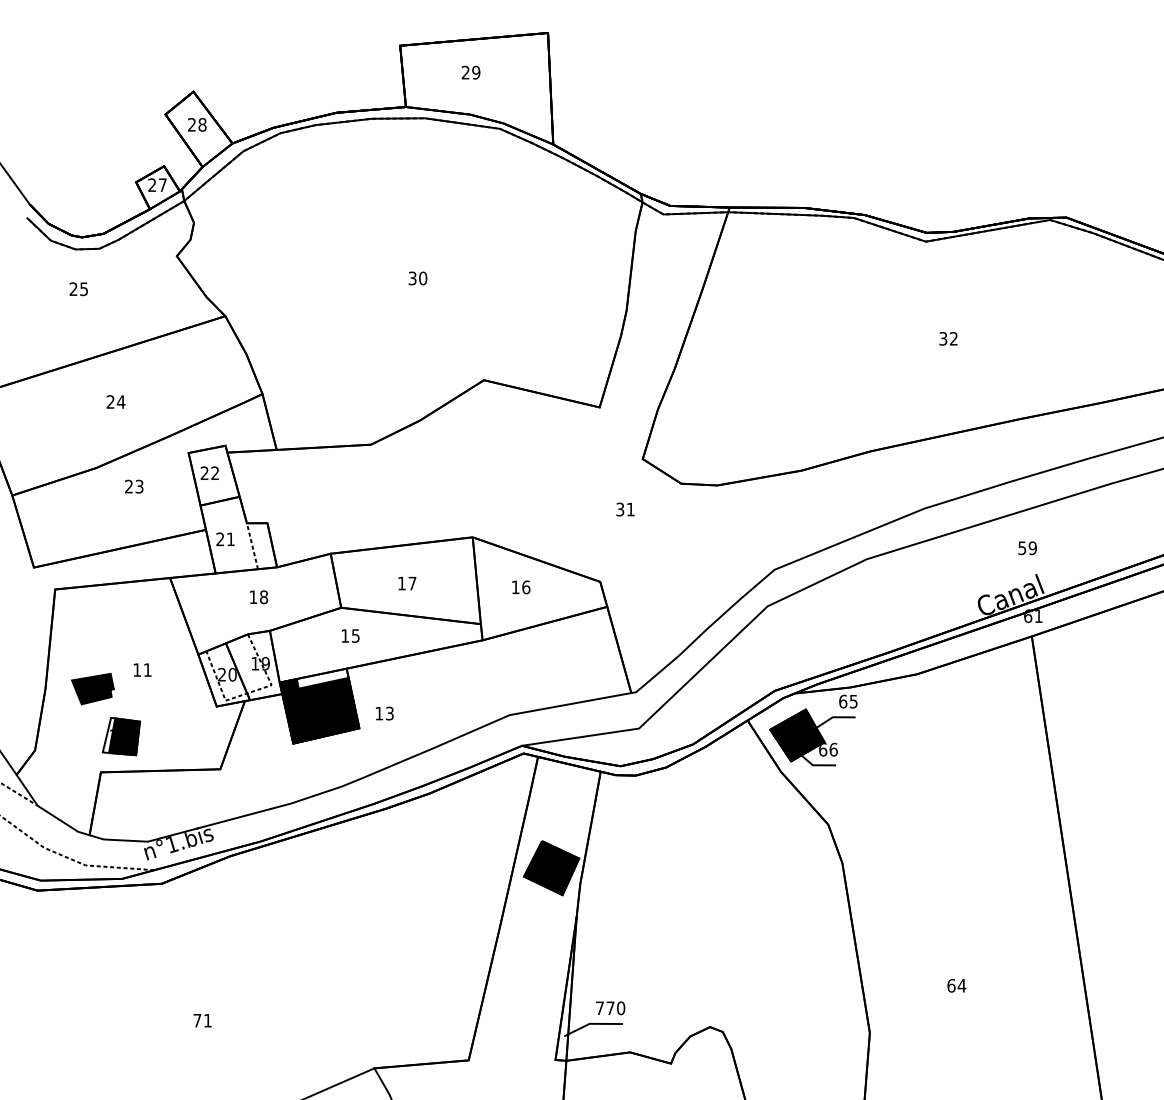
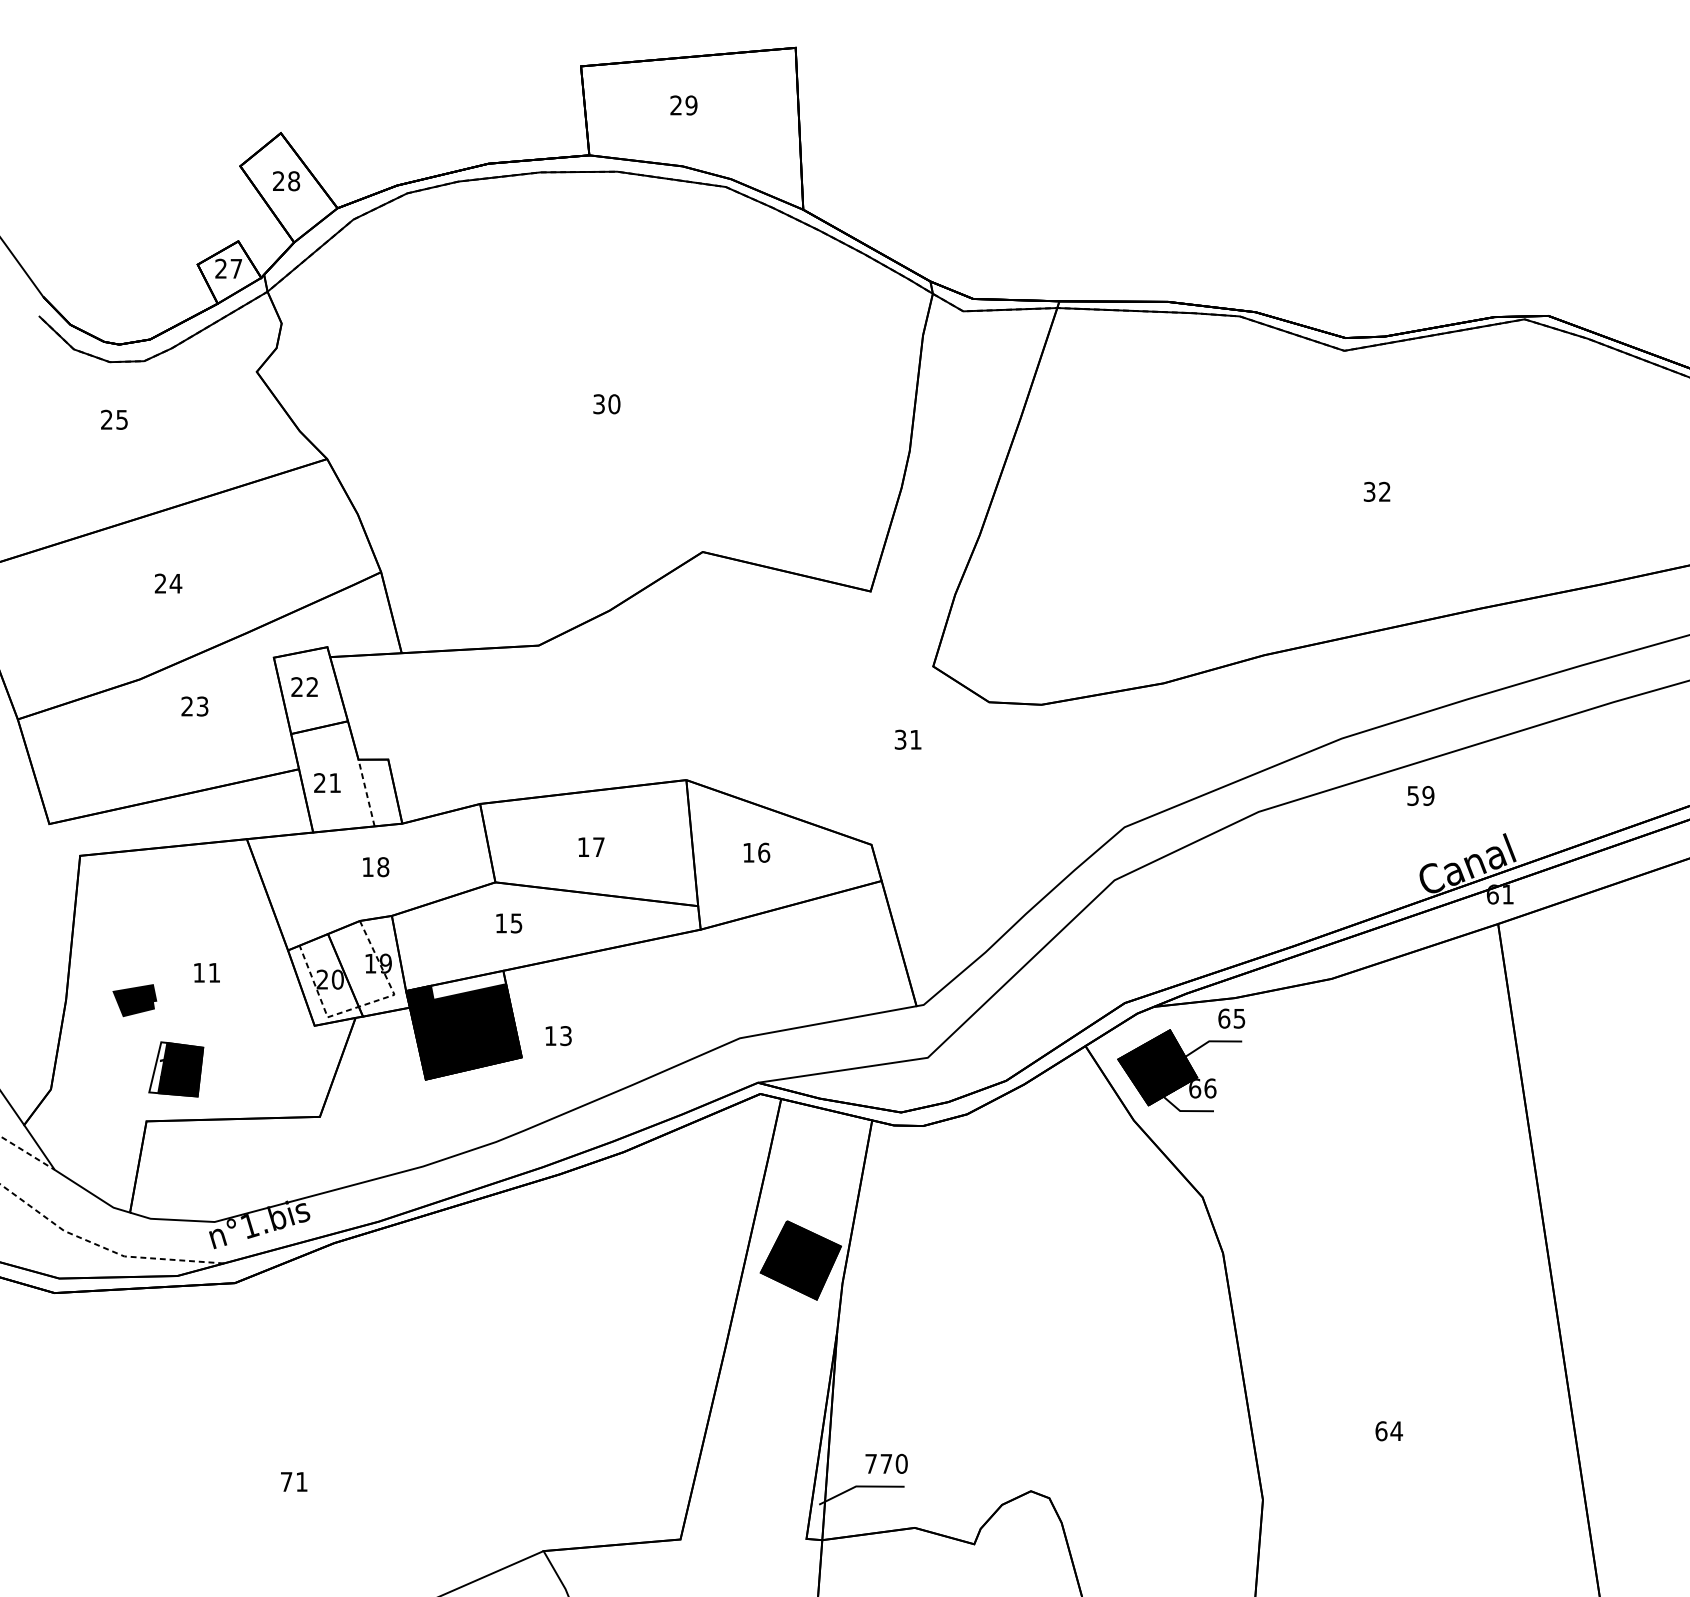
text: (1027, 548) -> (1420, 796), moved
part: (92, 689) -> (134, 1001), size x0.7

